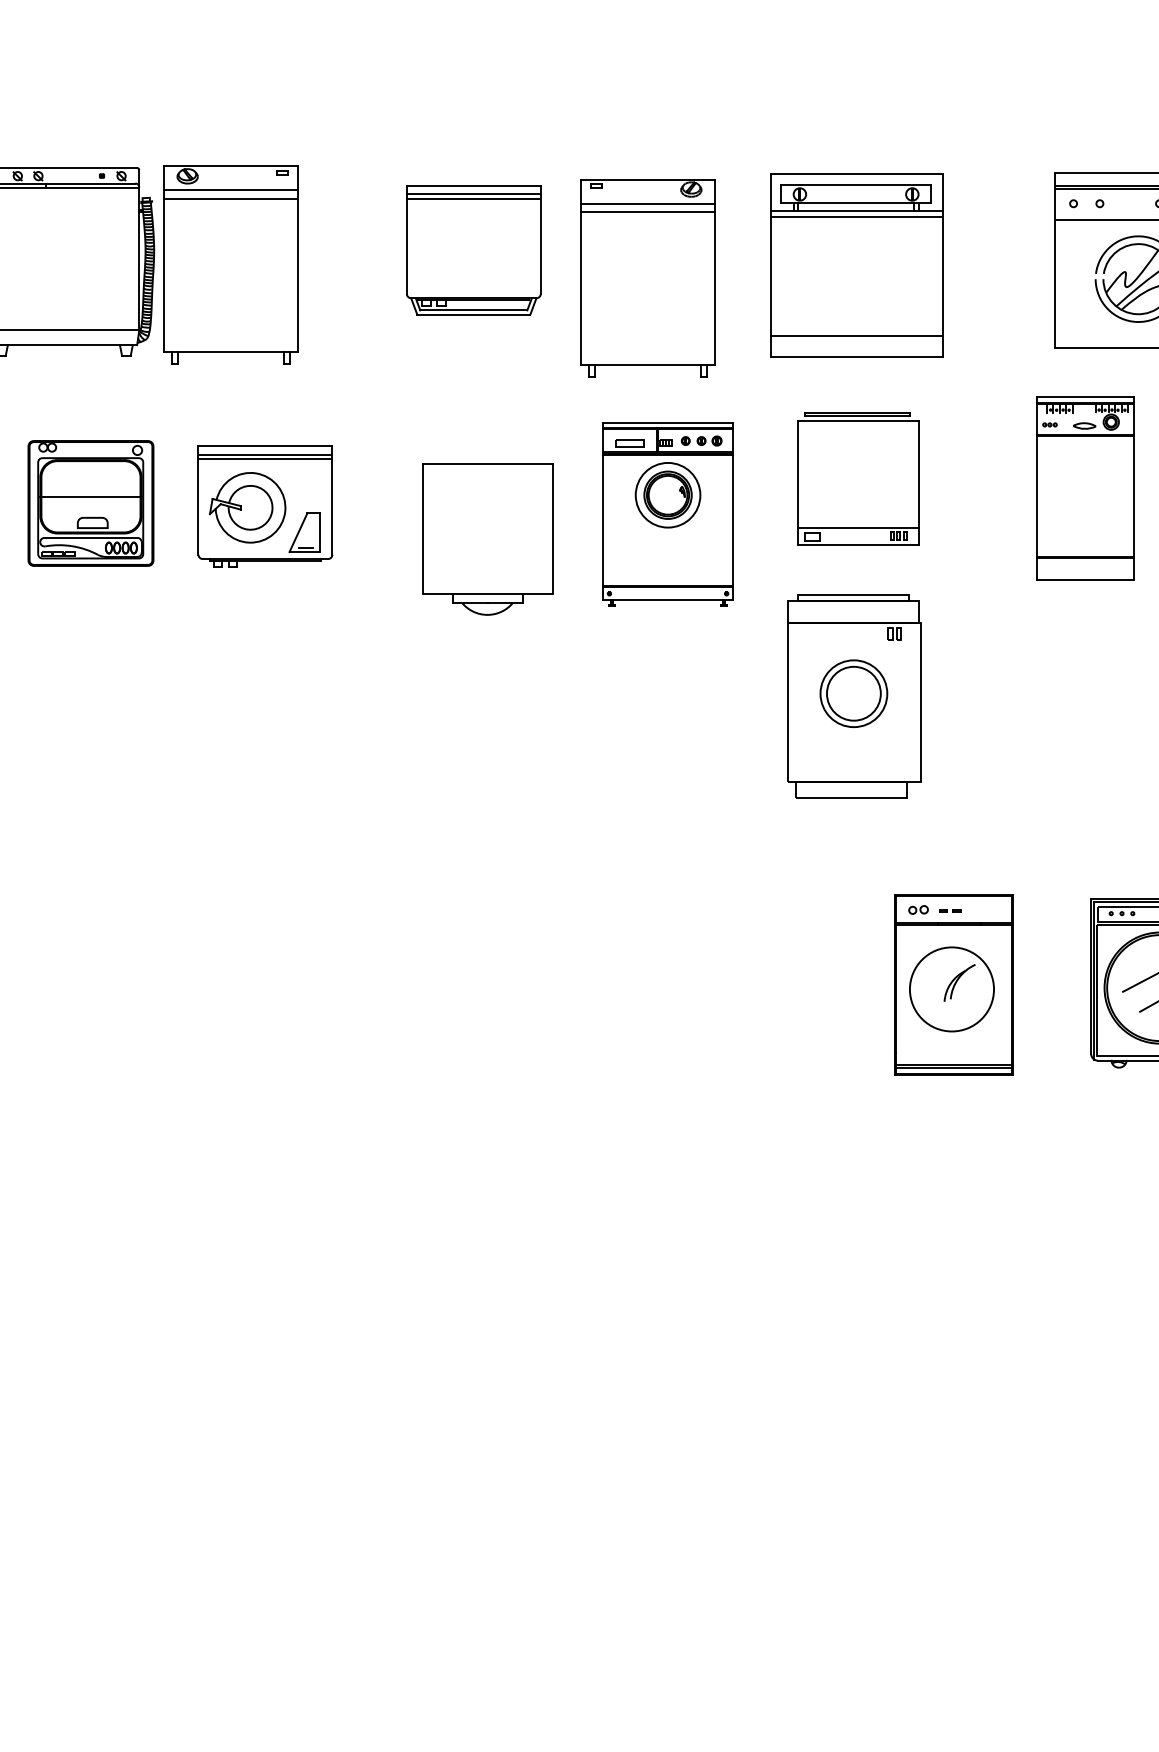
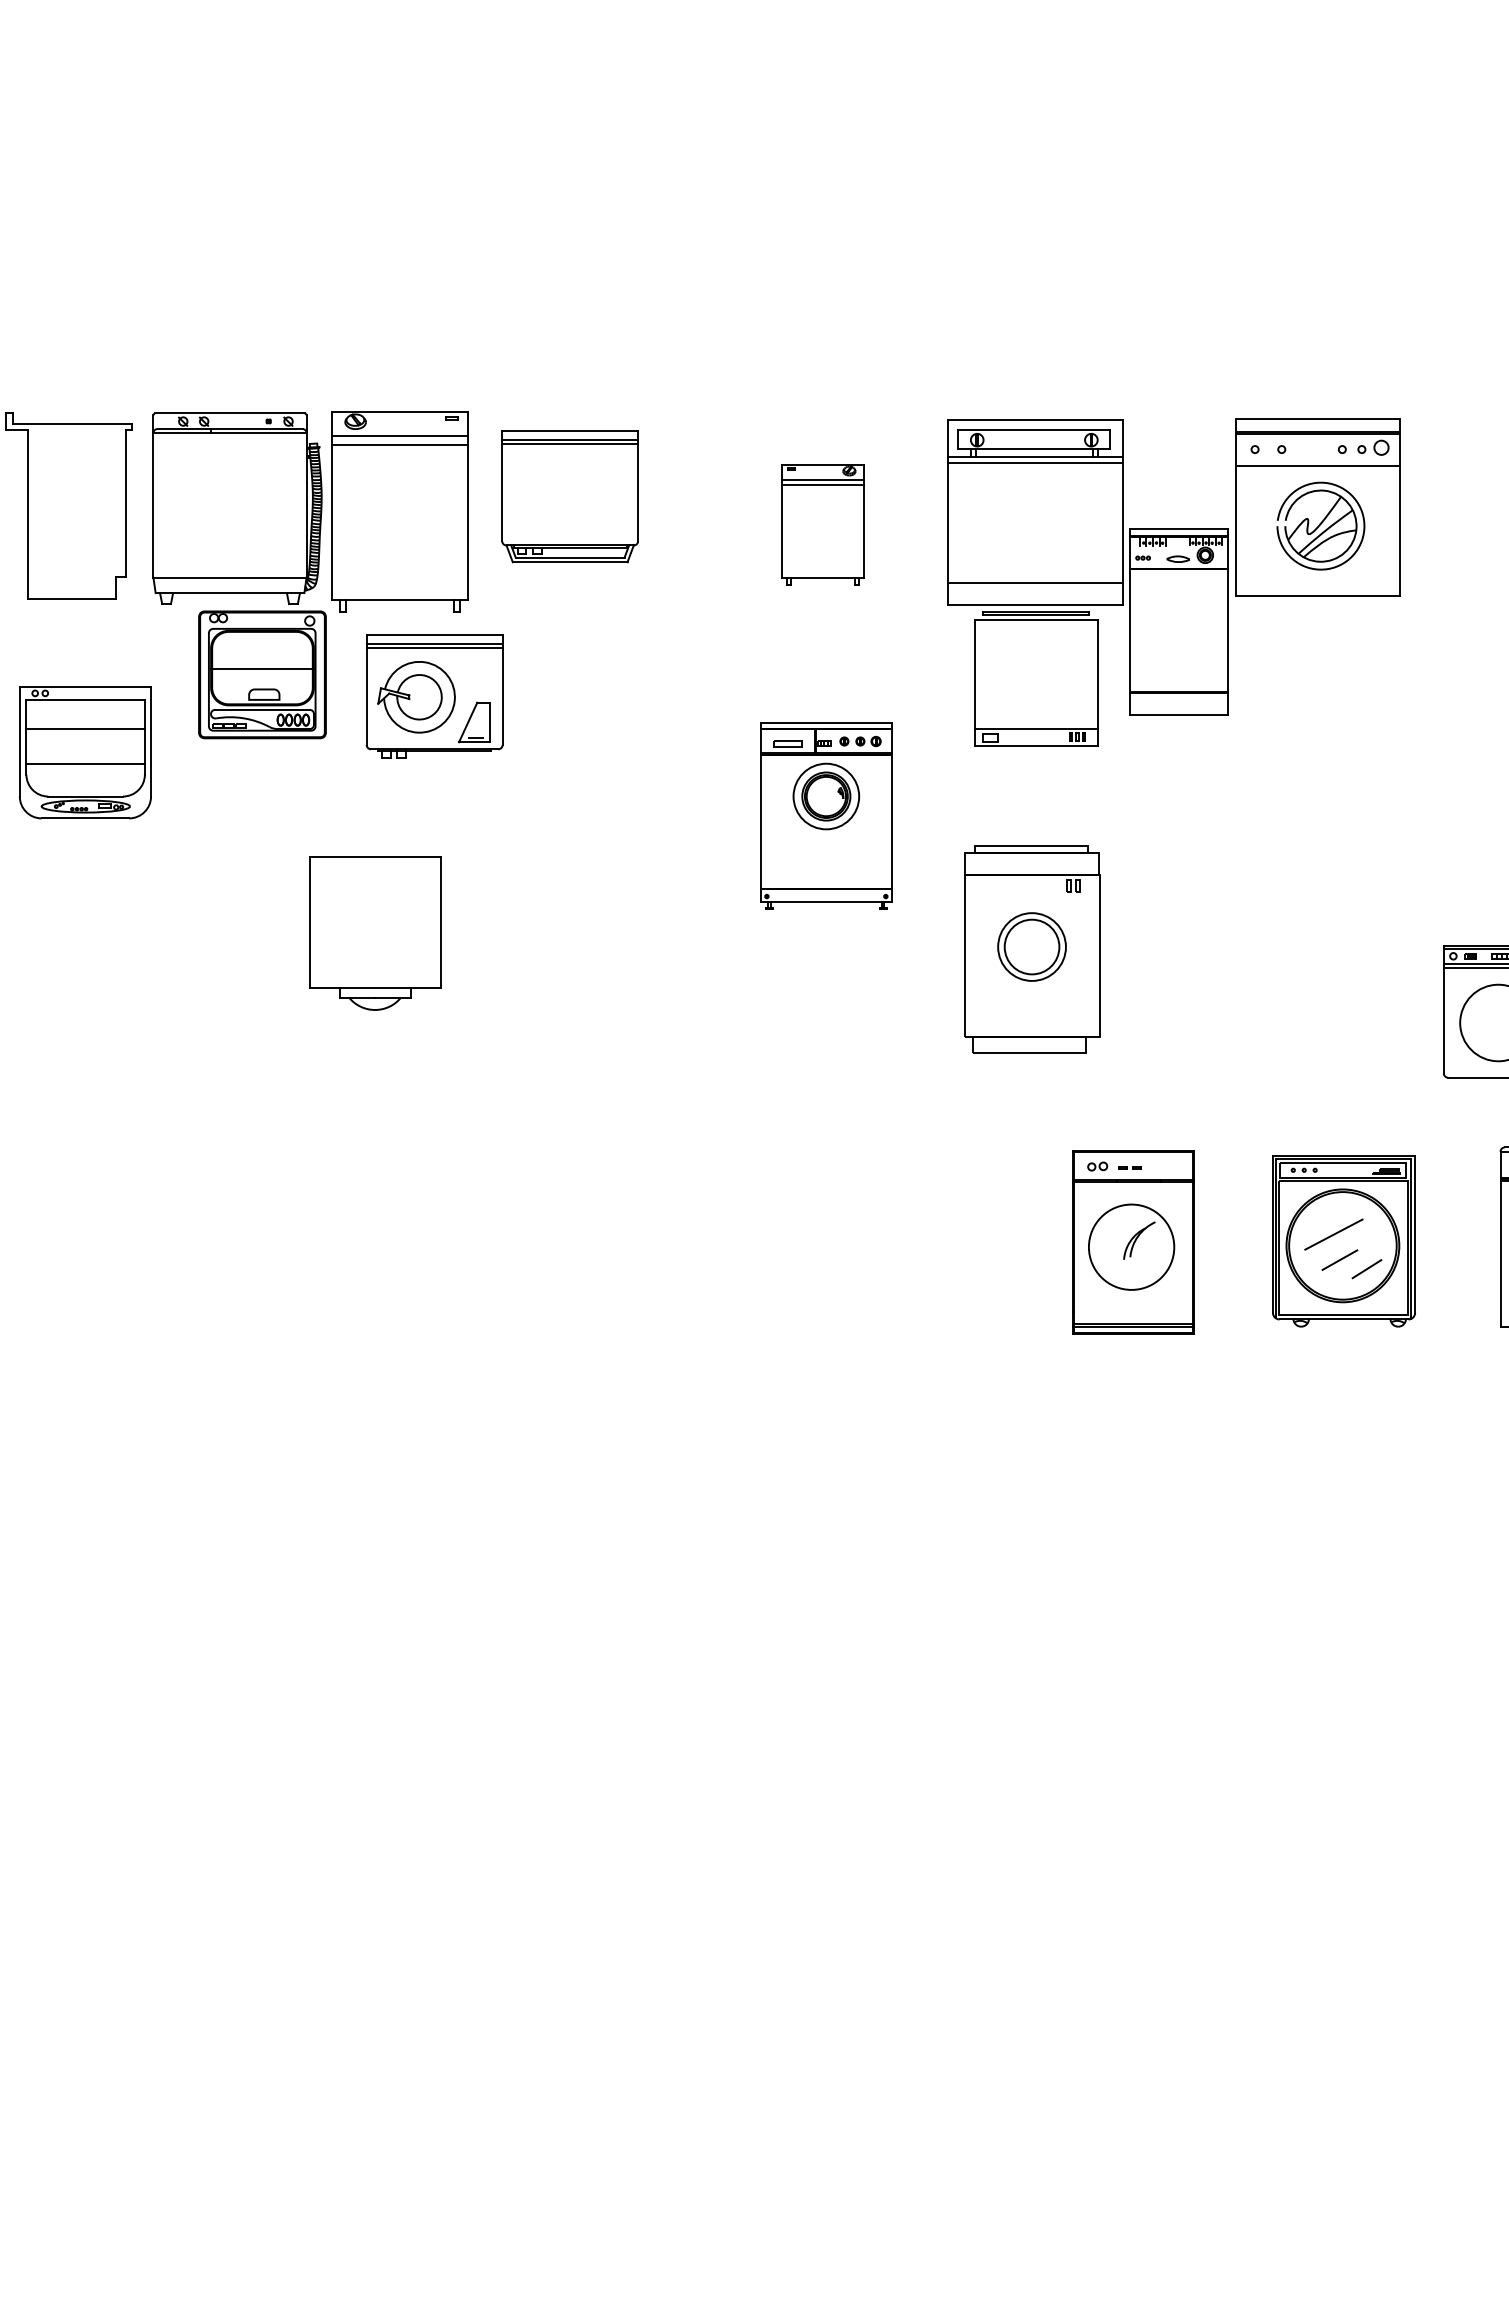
part: (473, 249) -> (569, 496), moved
part: (647, 277) -> (822, 524), size x0.6
part: (858, 478) -> (1036, 678), moved
part: (1084, 487) -> (1178, 621), moved
part: (90, 503) -> (262, 674), moved
part: (265, 507) -> (434, 696), moved
part: (668, 513) -> (826, 815), moved
part: (487, 539) -> (375, 933), moved

